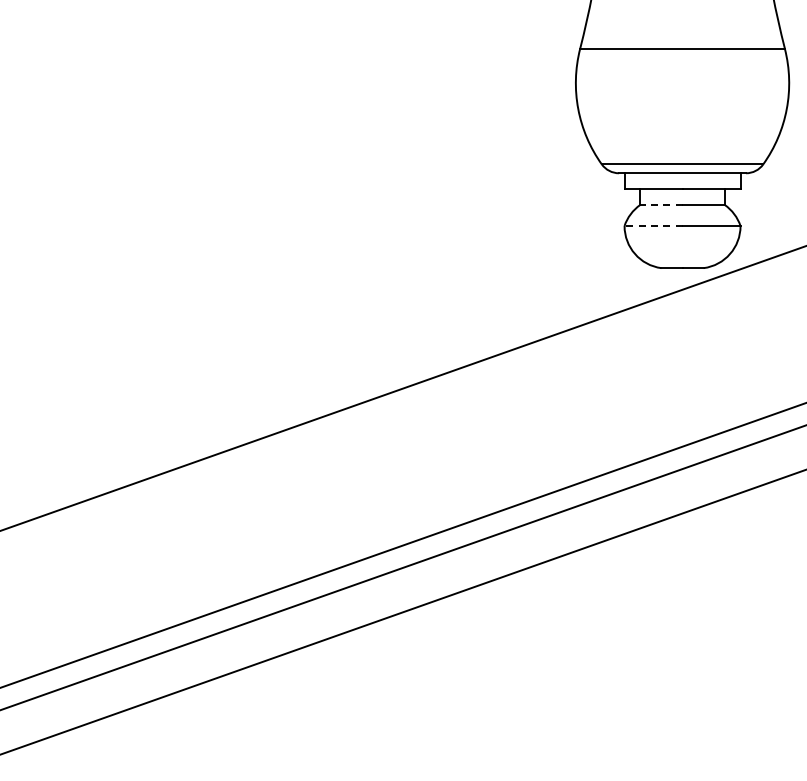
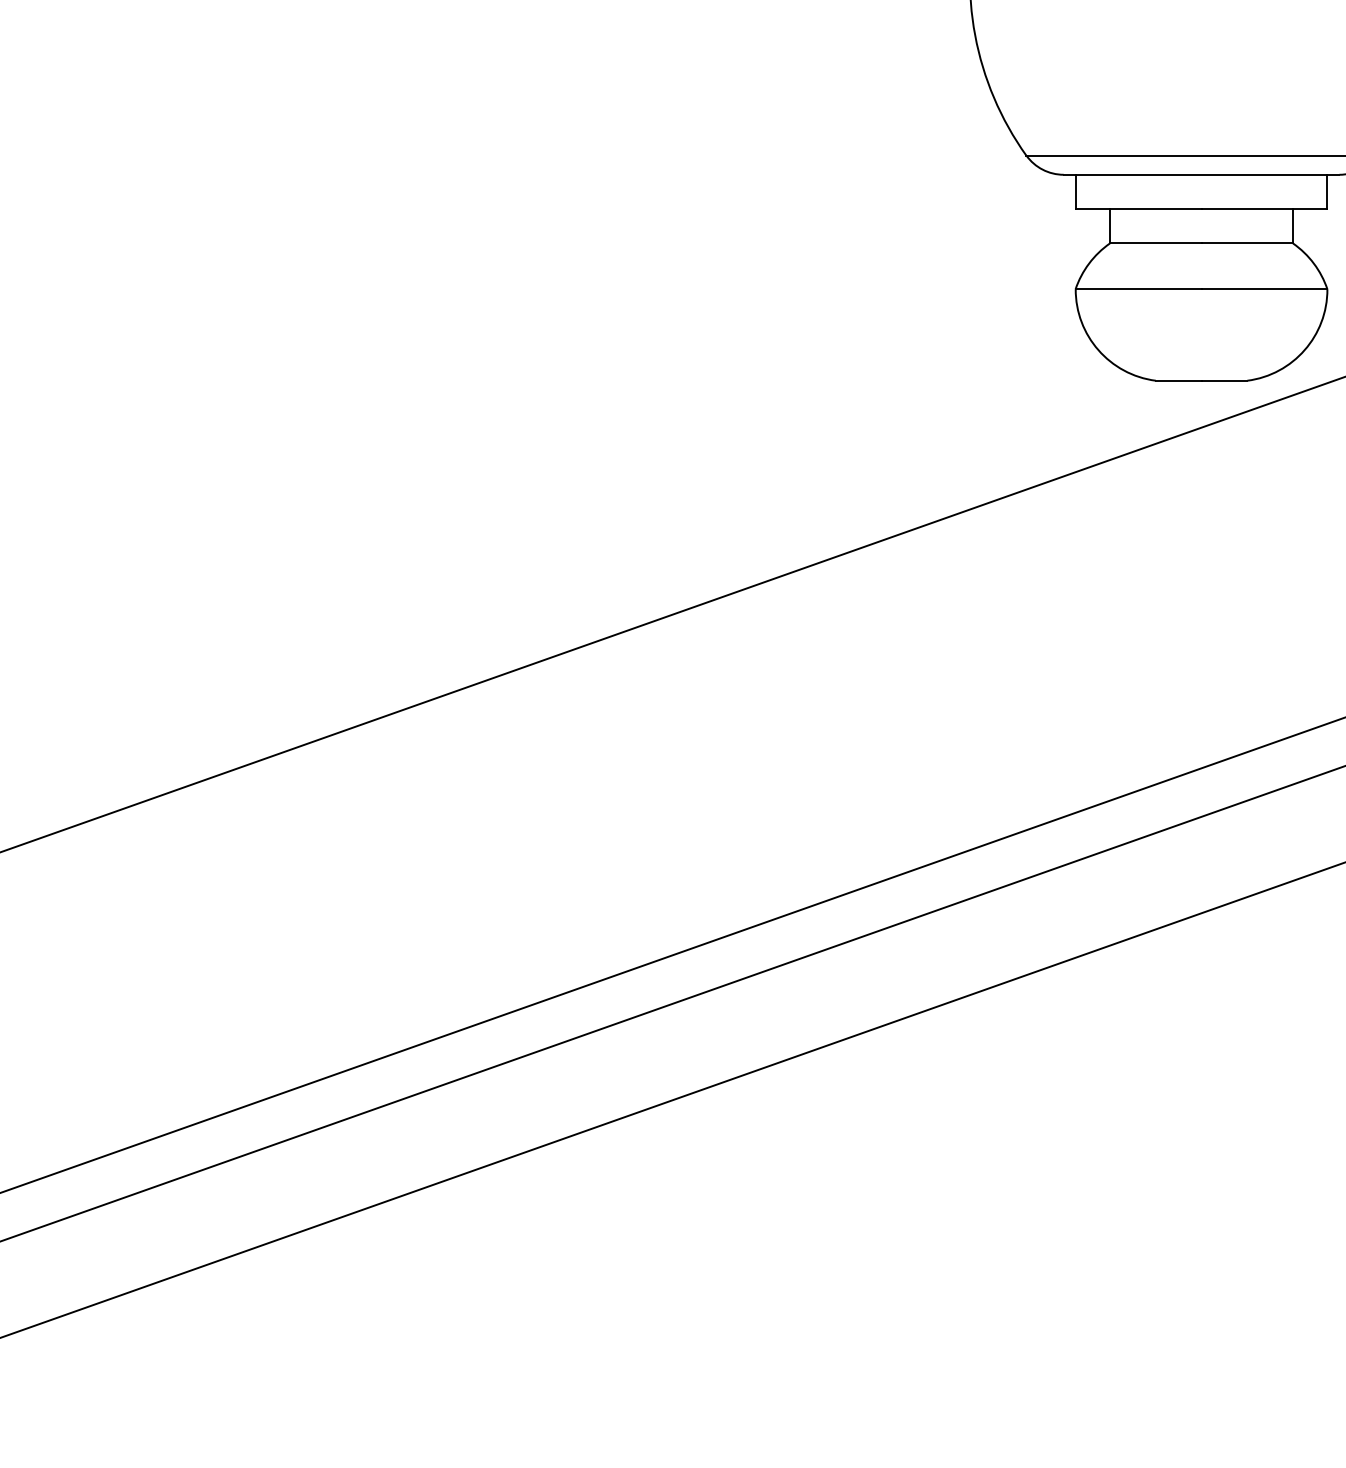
line: (660, 204) -> (1153, 242), dashed -> solid
line: (653, 226) -> (1138, 290), dashed -> solid

